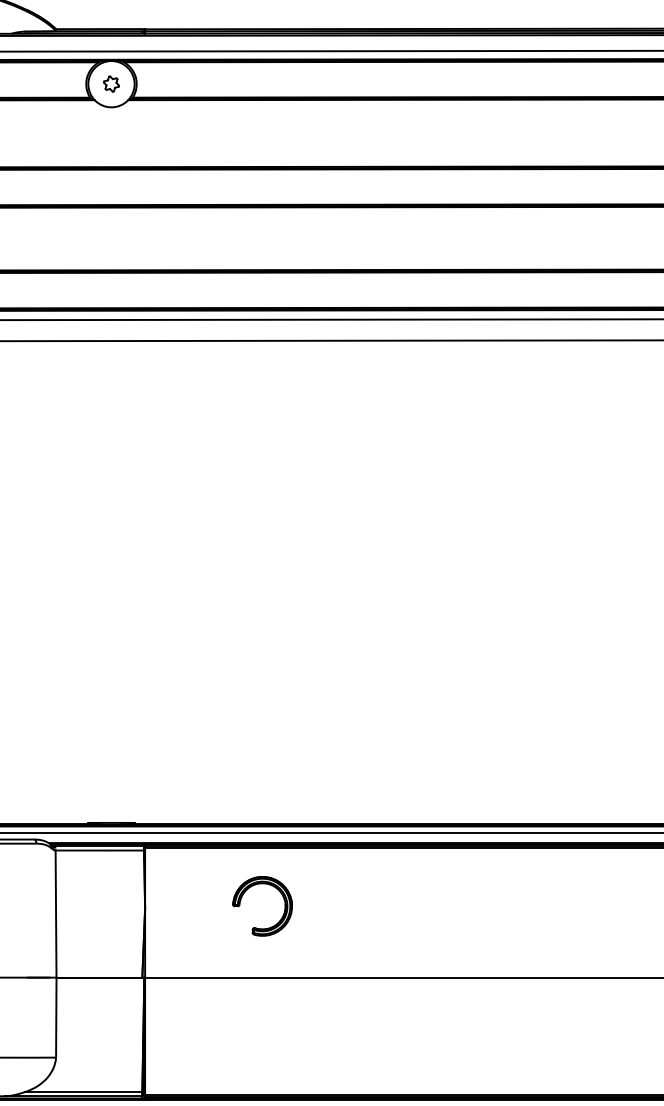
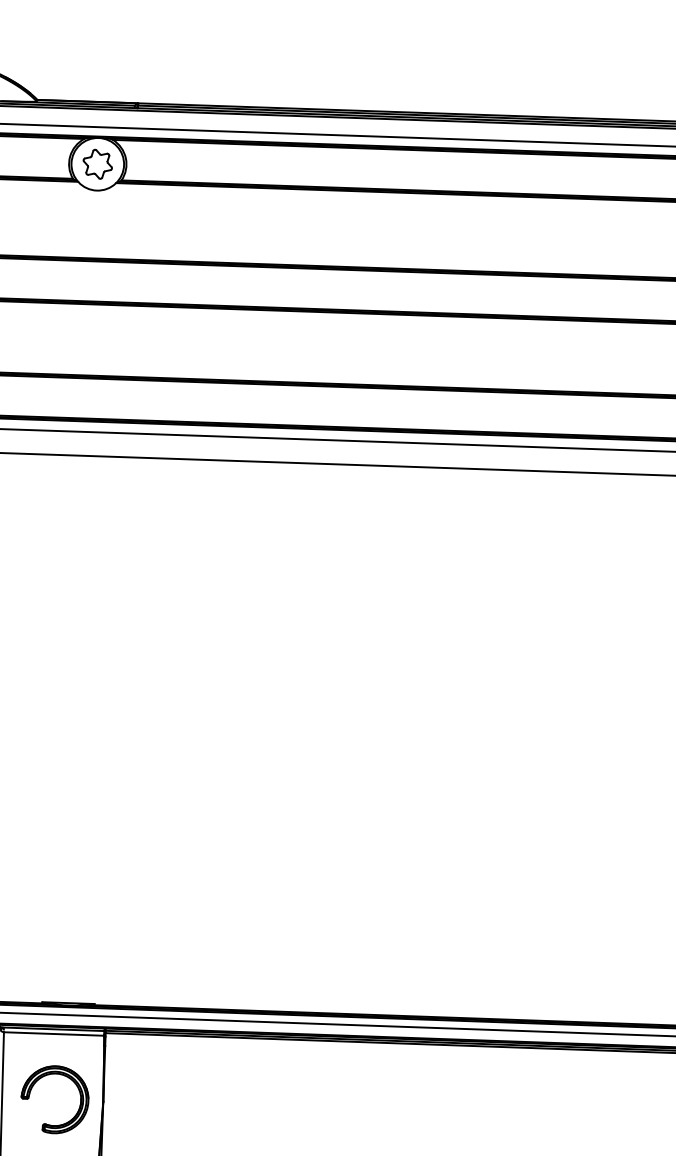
part: (111, 83) -> (97, 163), size x1.67
part: (241, 900) -> (31, 1092), moved

